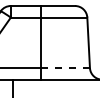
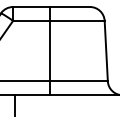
line: (66, 68) -> (79, 81), dashed -> solid

